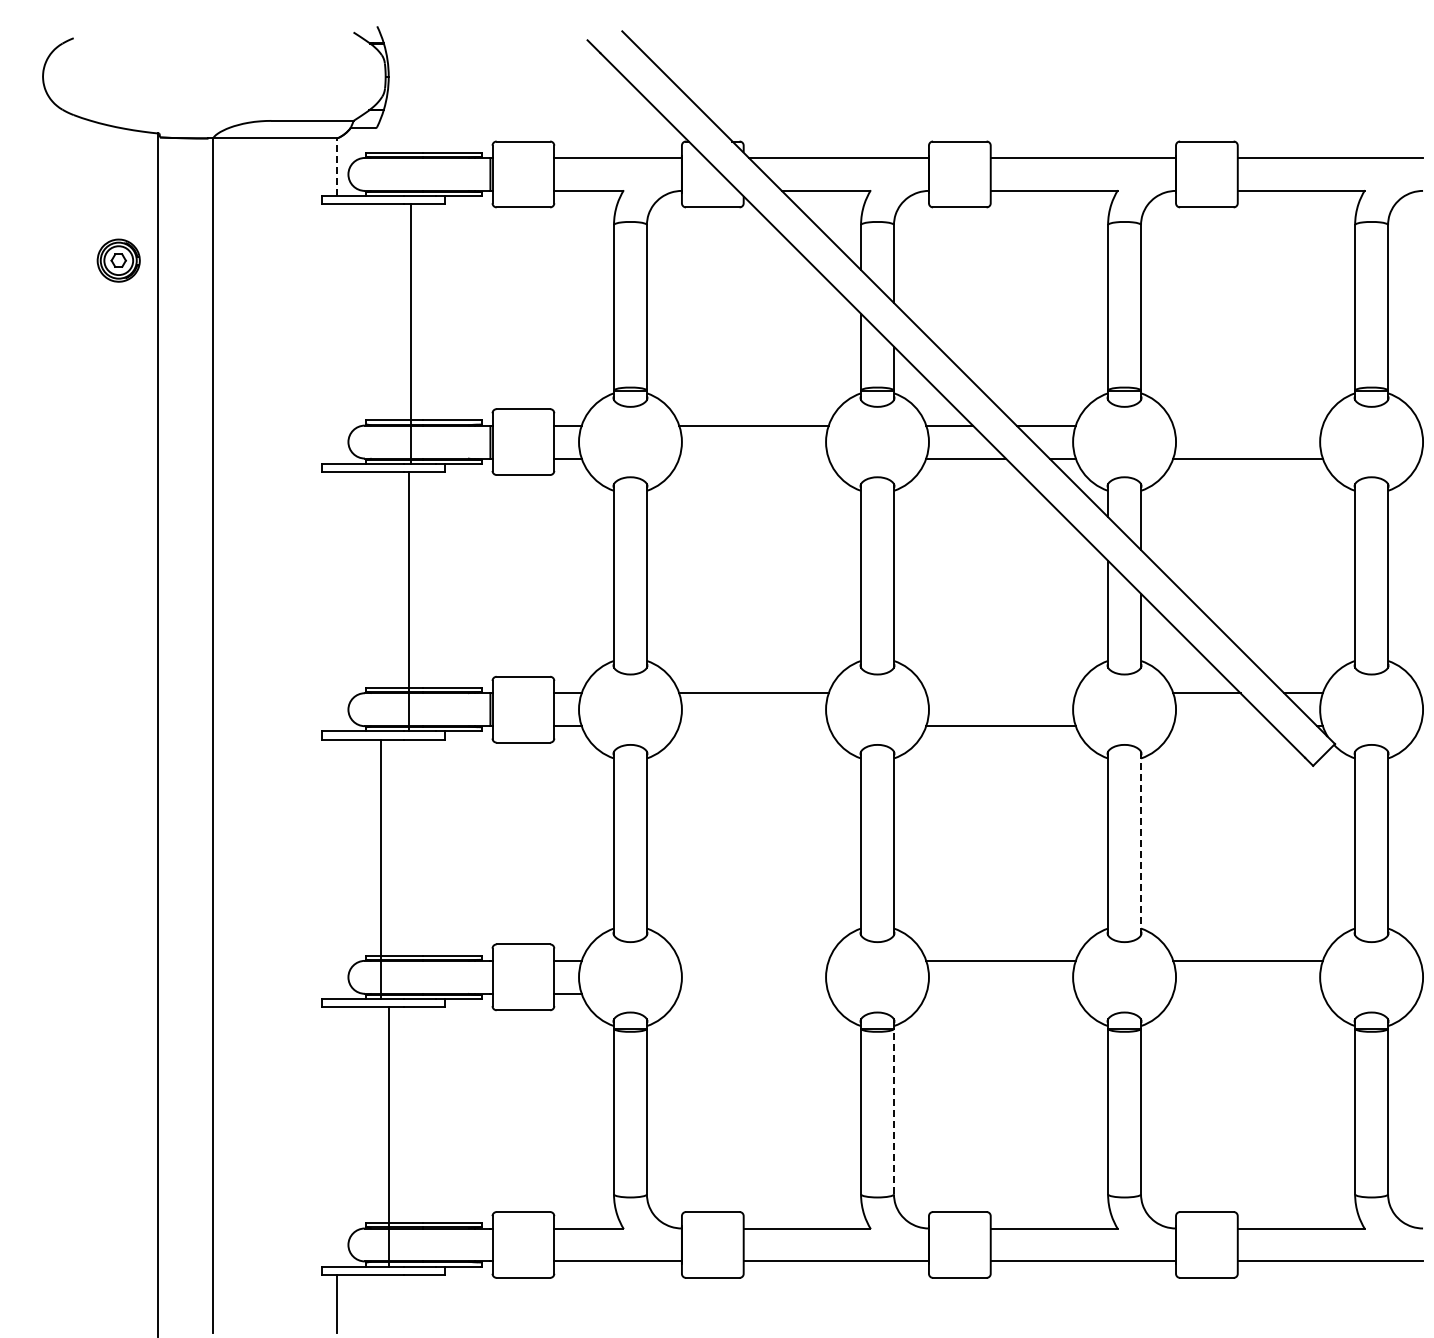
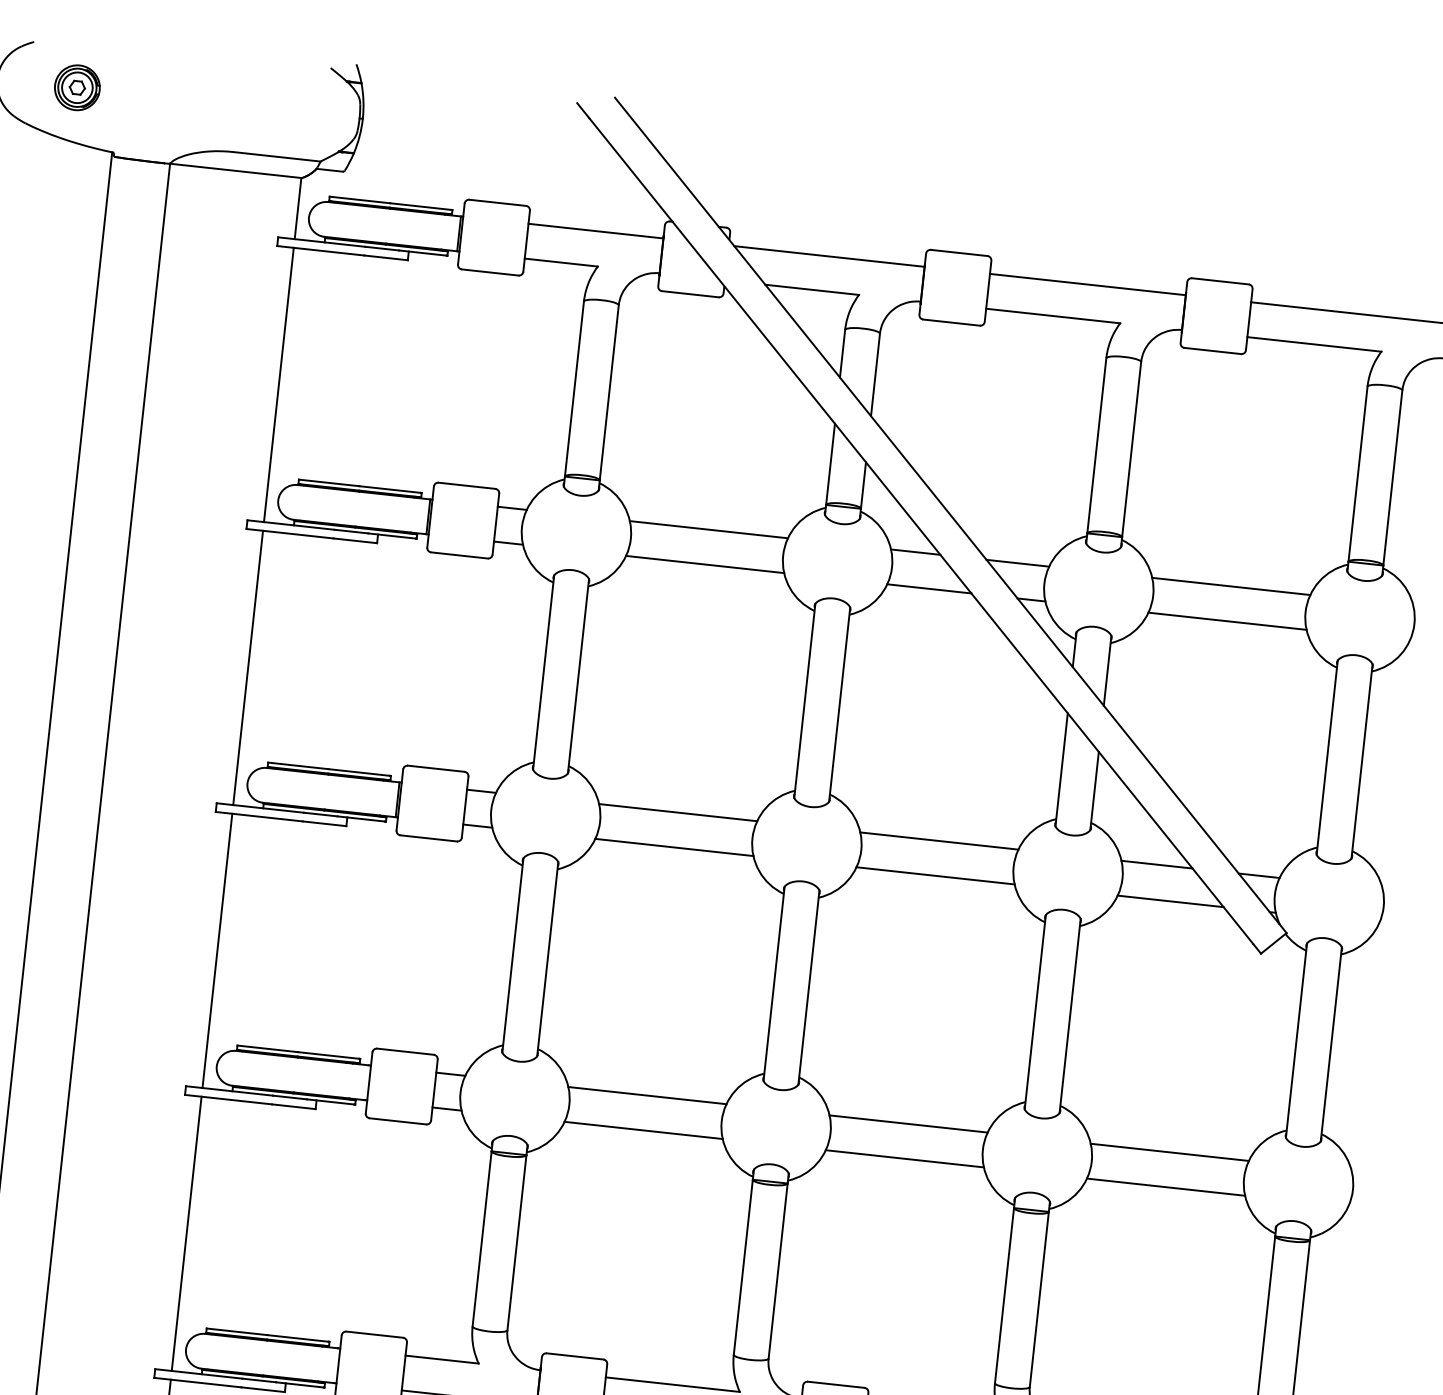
line: (337, 167) -> (298, 208), dashed -> solid
part: (118, 260) -> (77, 87), moved
line: (411, 333) -> (279, 384), moved
line: (1247, 425) -> (1230, 586), added
line: (753, 458) -> (704, 564), added
line: (409, 601) -> (248, 667), moved
line: (1000, 693) -> (938, 841), added
line: (753, 726) -> (673, 847), added
line: (1223, 726) -> (1170, 901), added
line: (1141, 843) -> (1070, 1016), dashed -> solid
line: (381, 868) -> (217, 950), moved
line: (753, 960) -> (646, 1095), added
line: (753, 993) -> (643, 1130), added
line: (1000, 993) -> (904, 1158), added
line: (1247, 993) -> (1165, 1186), added
line: (893, 1111) -> (777, 1270), dashed -> solid
line: (389, 1136) -> (186, 1233), moved

